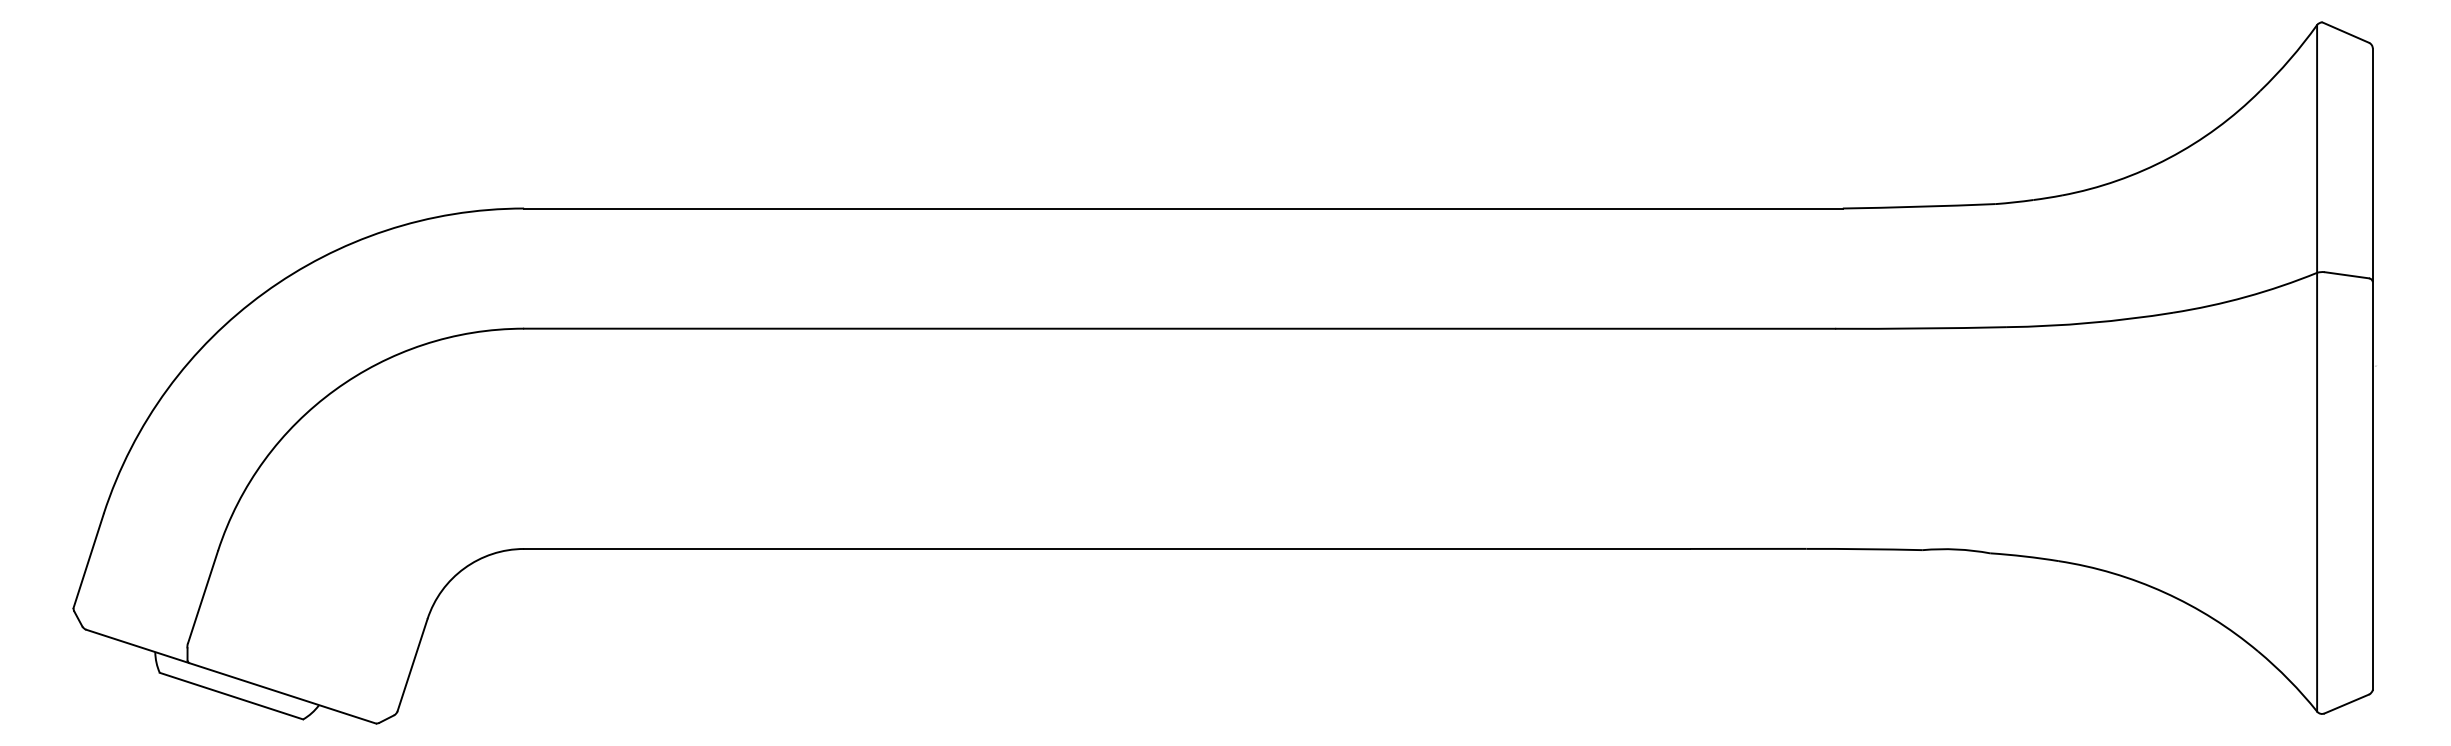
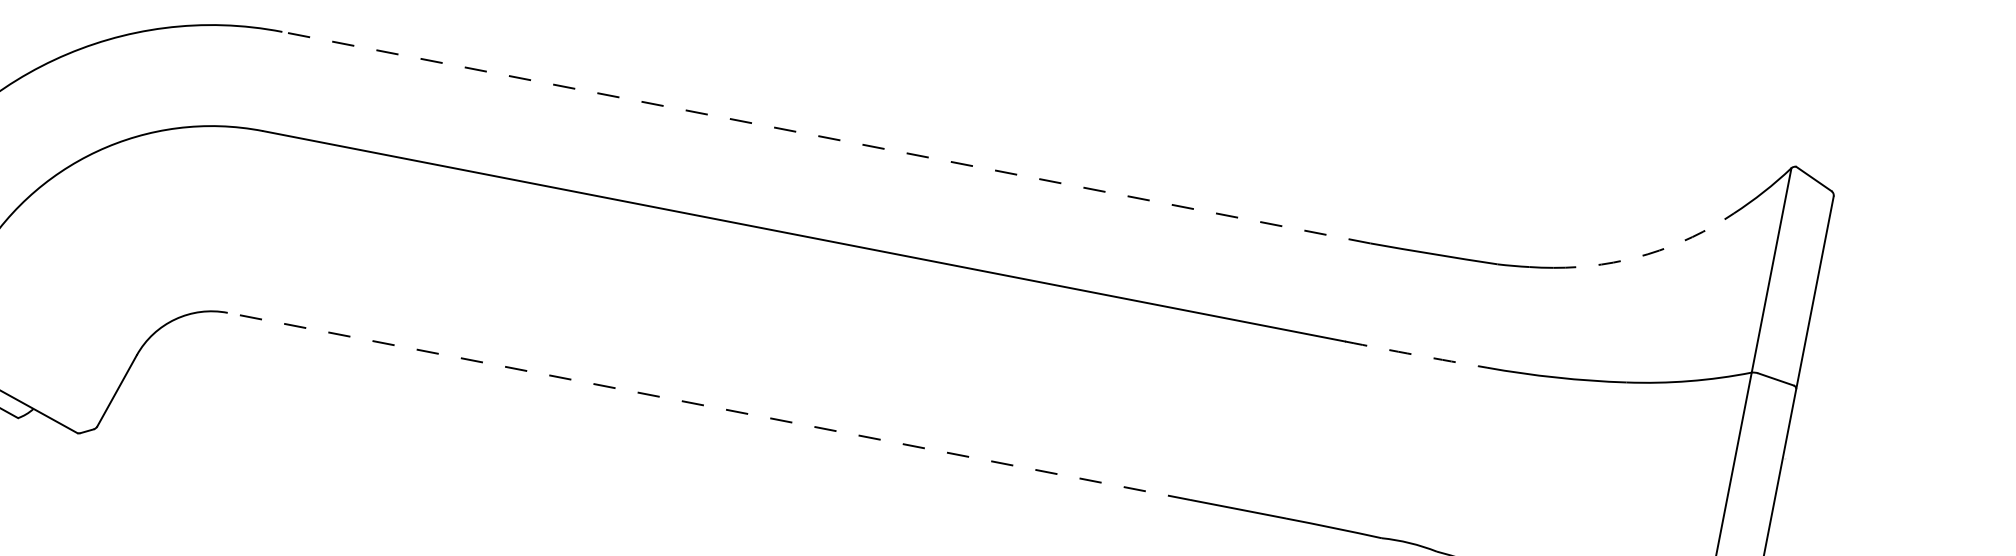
arc: (2169, 158) -> (1648, 254), solid -> dashed
line: (1182, 208) -> (825, 137), solid -> dashed
arc: (1921, 328) -> (1416, 355), solid -> dashed
line: (1107, 548) -> (709, 406), solid -> dashed

